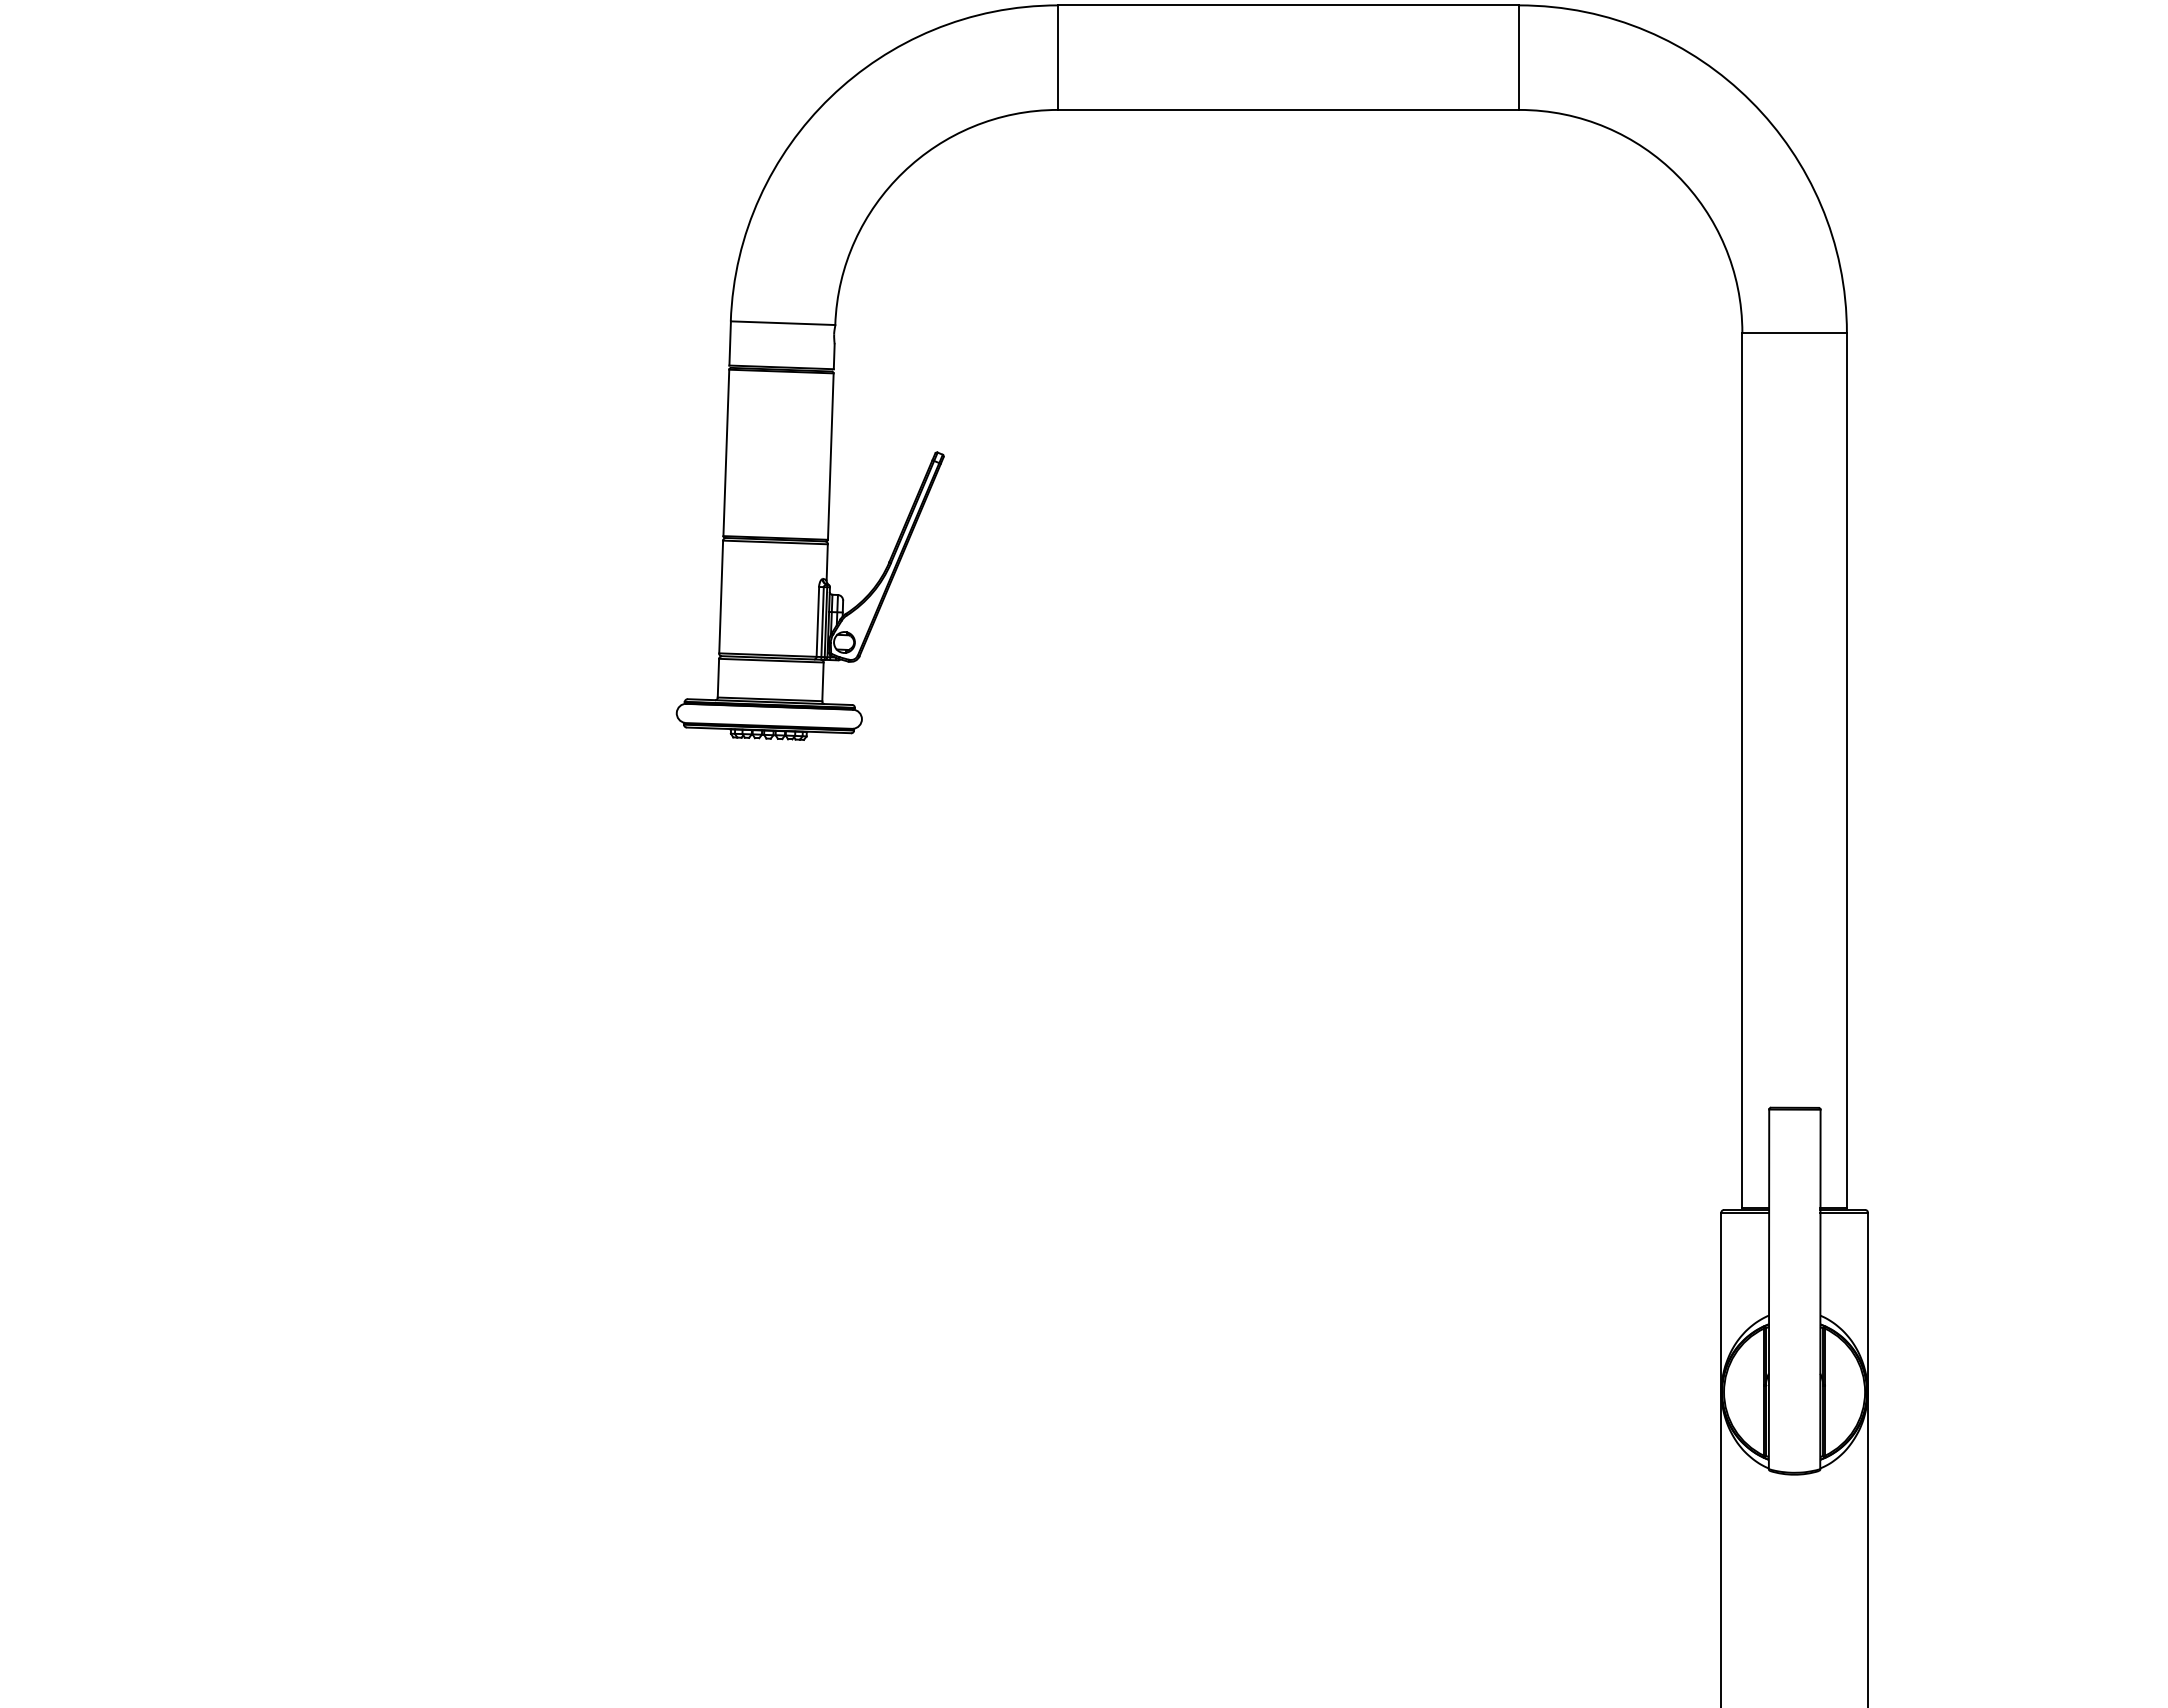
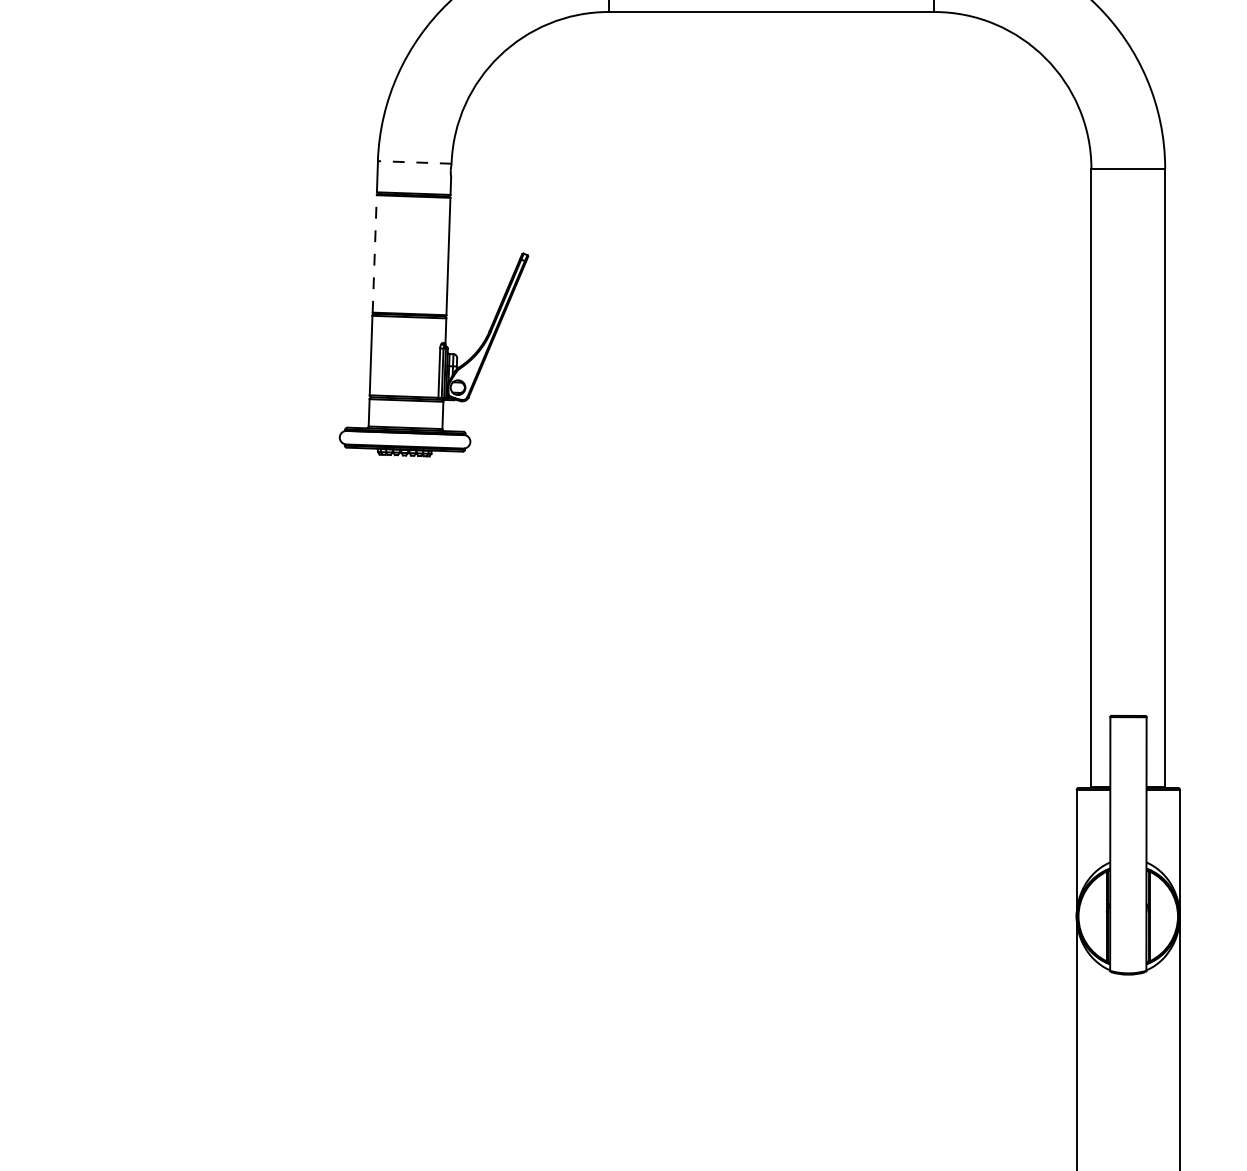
line: (782, 323) -> (414, 162), solid -> dashed
line: (726, 452) -> (374, 253), solid -> dashed

